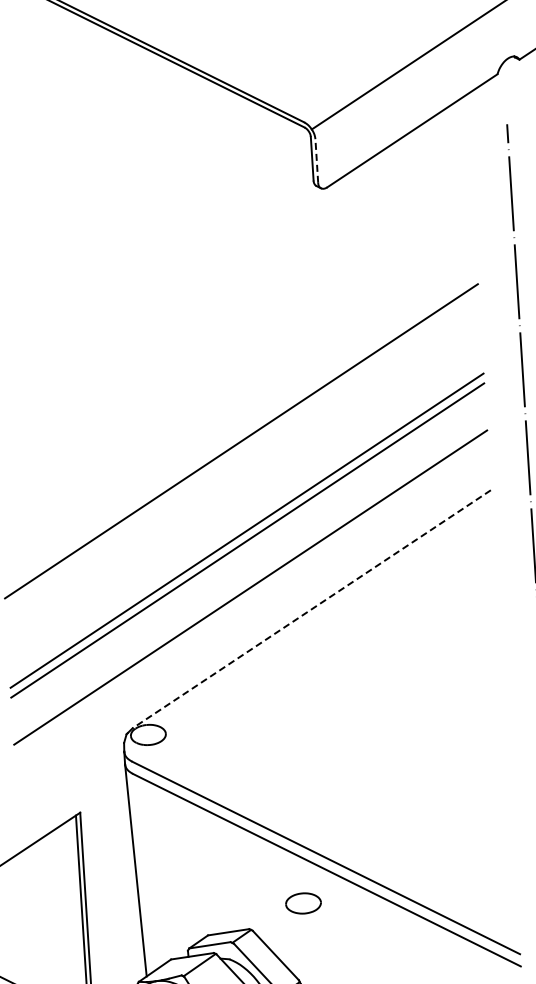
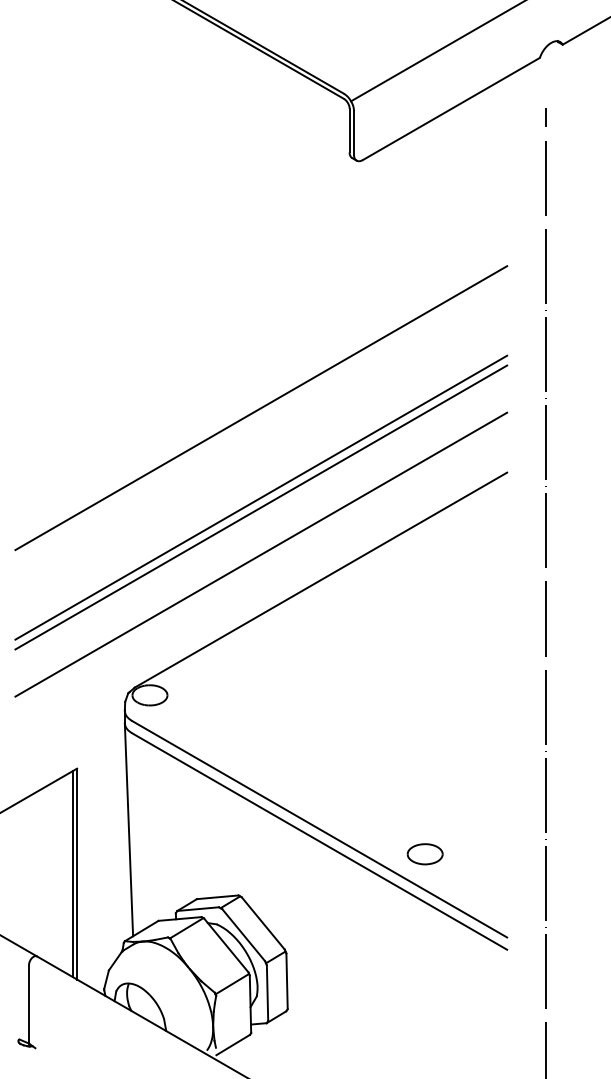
line: (317, 161) -> (354, 133), dashed -> solid
line: (311, 609) -> (320, 580), dashed -> solid
part: (302, 903) -> (424, 854), moved

